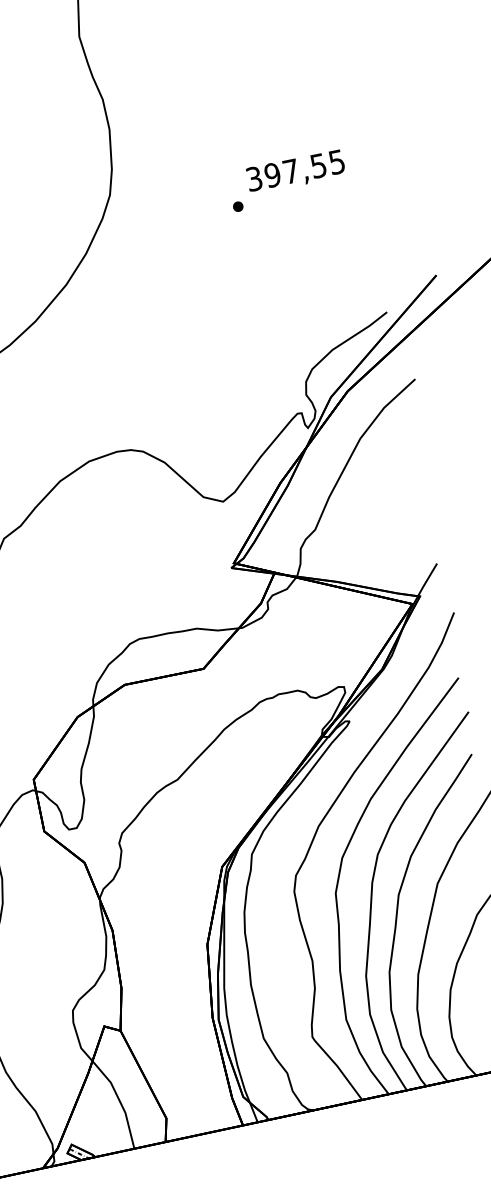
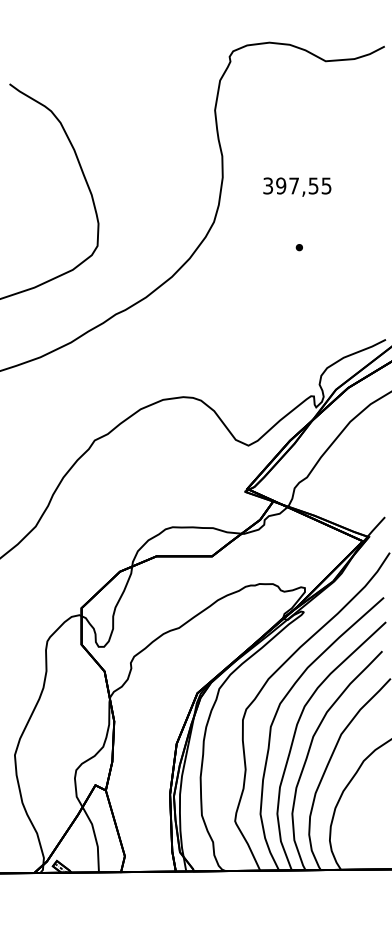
text: (295, 171) -> (297, 186), moved

